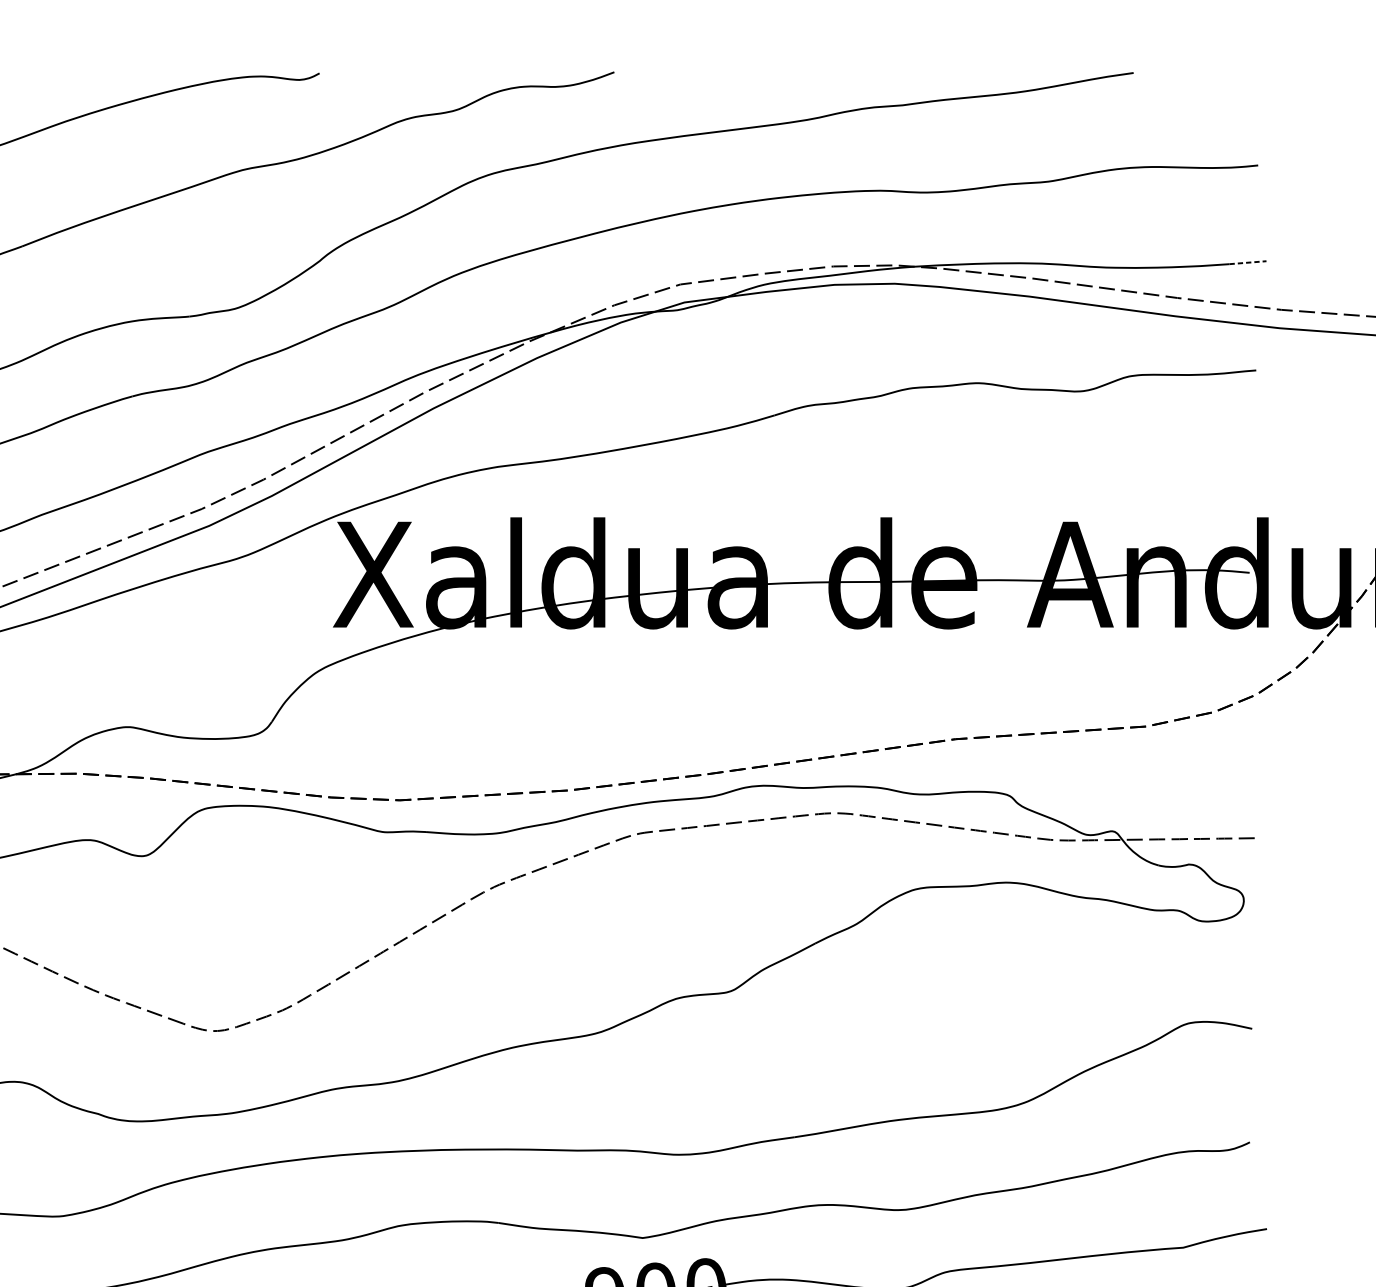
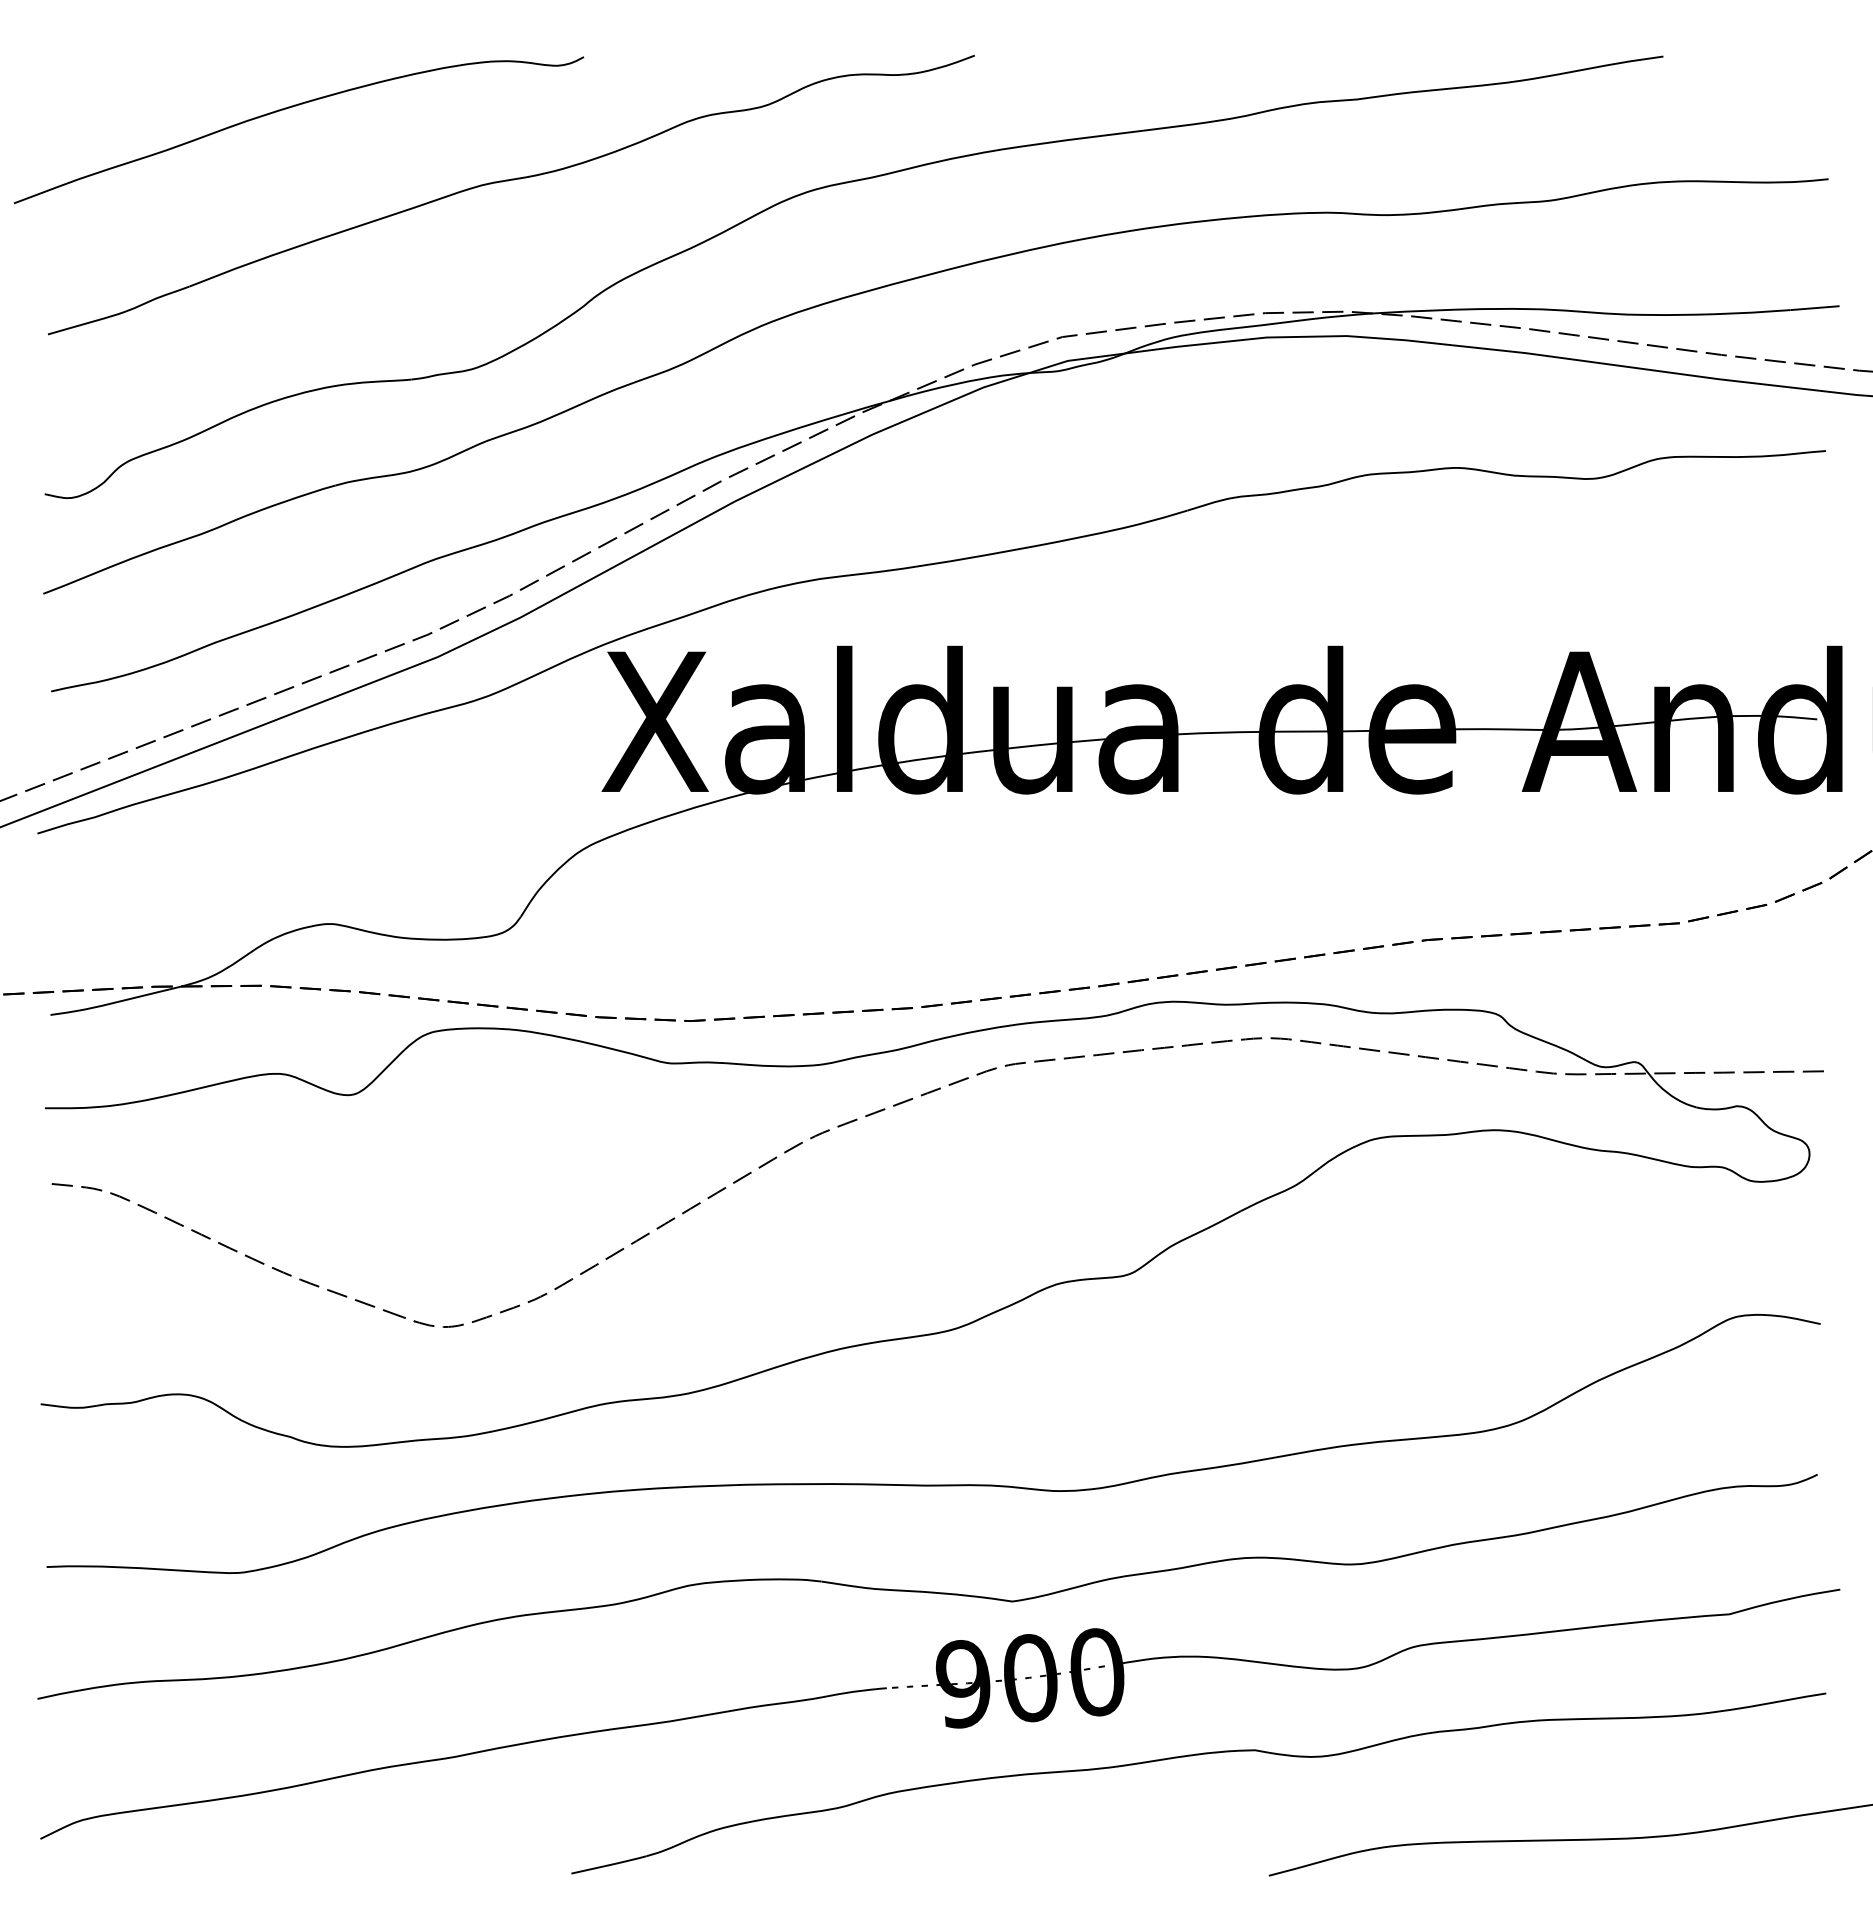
line: (1248, 262) -> (1815, 308), dashed -> solid

